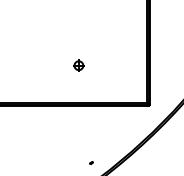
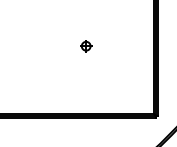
part: (78, 65) -> (85, 46), moved

